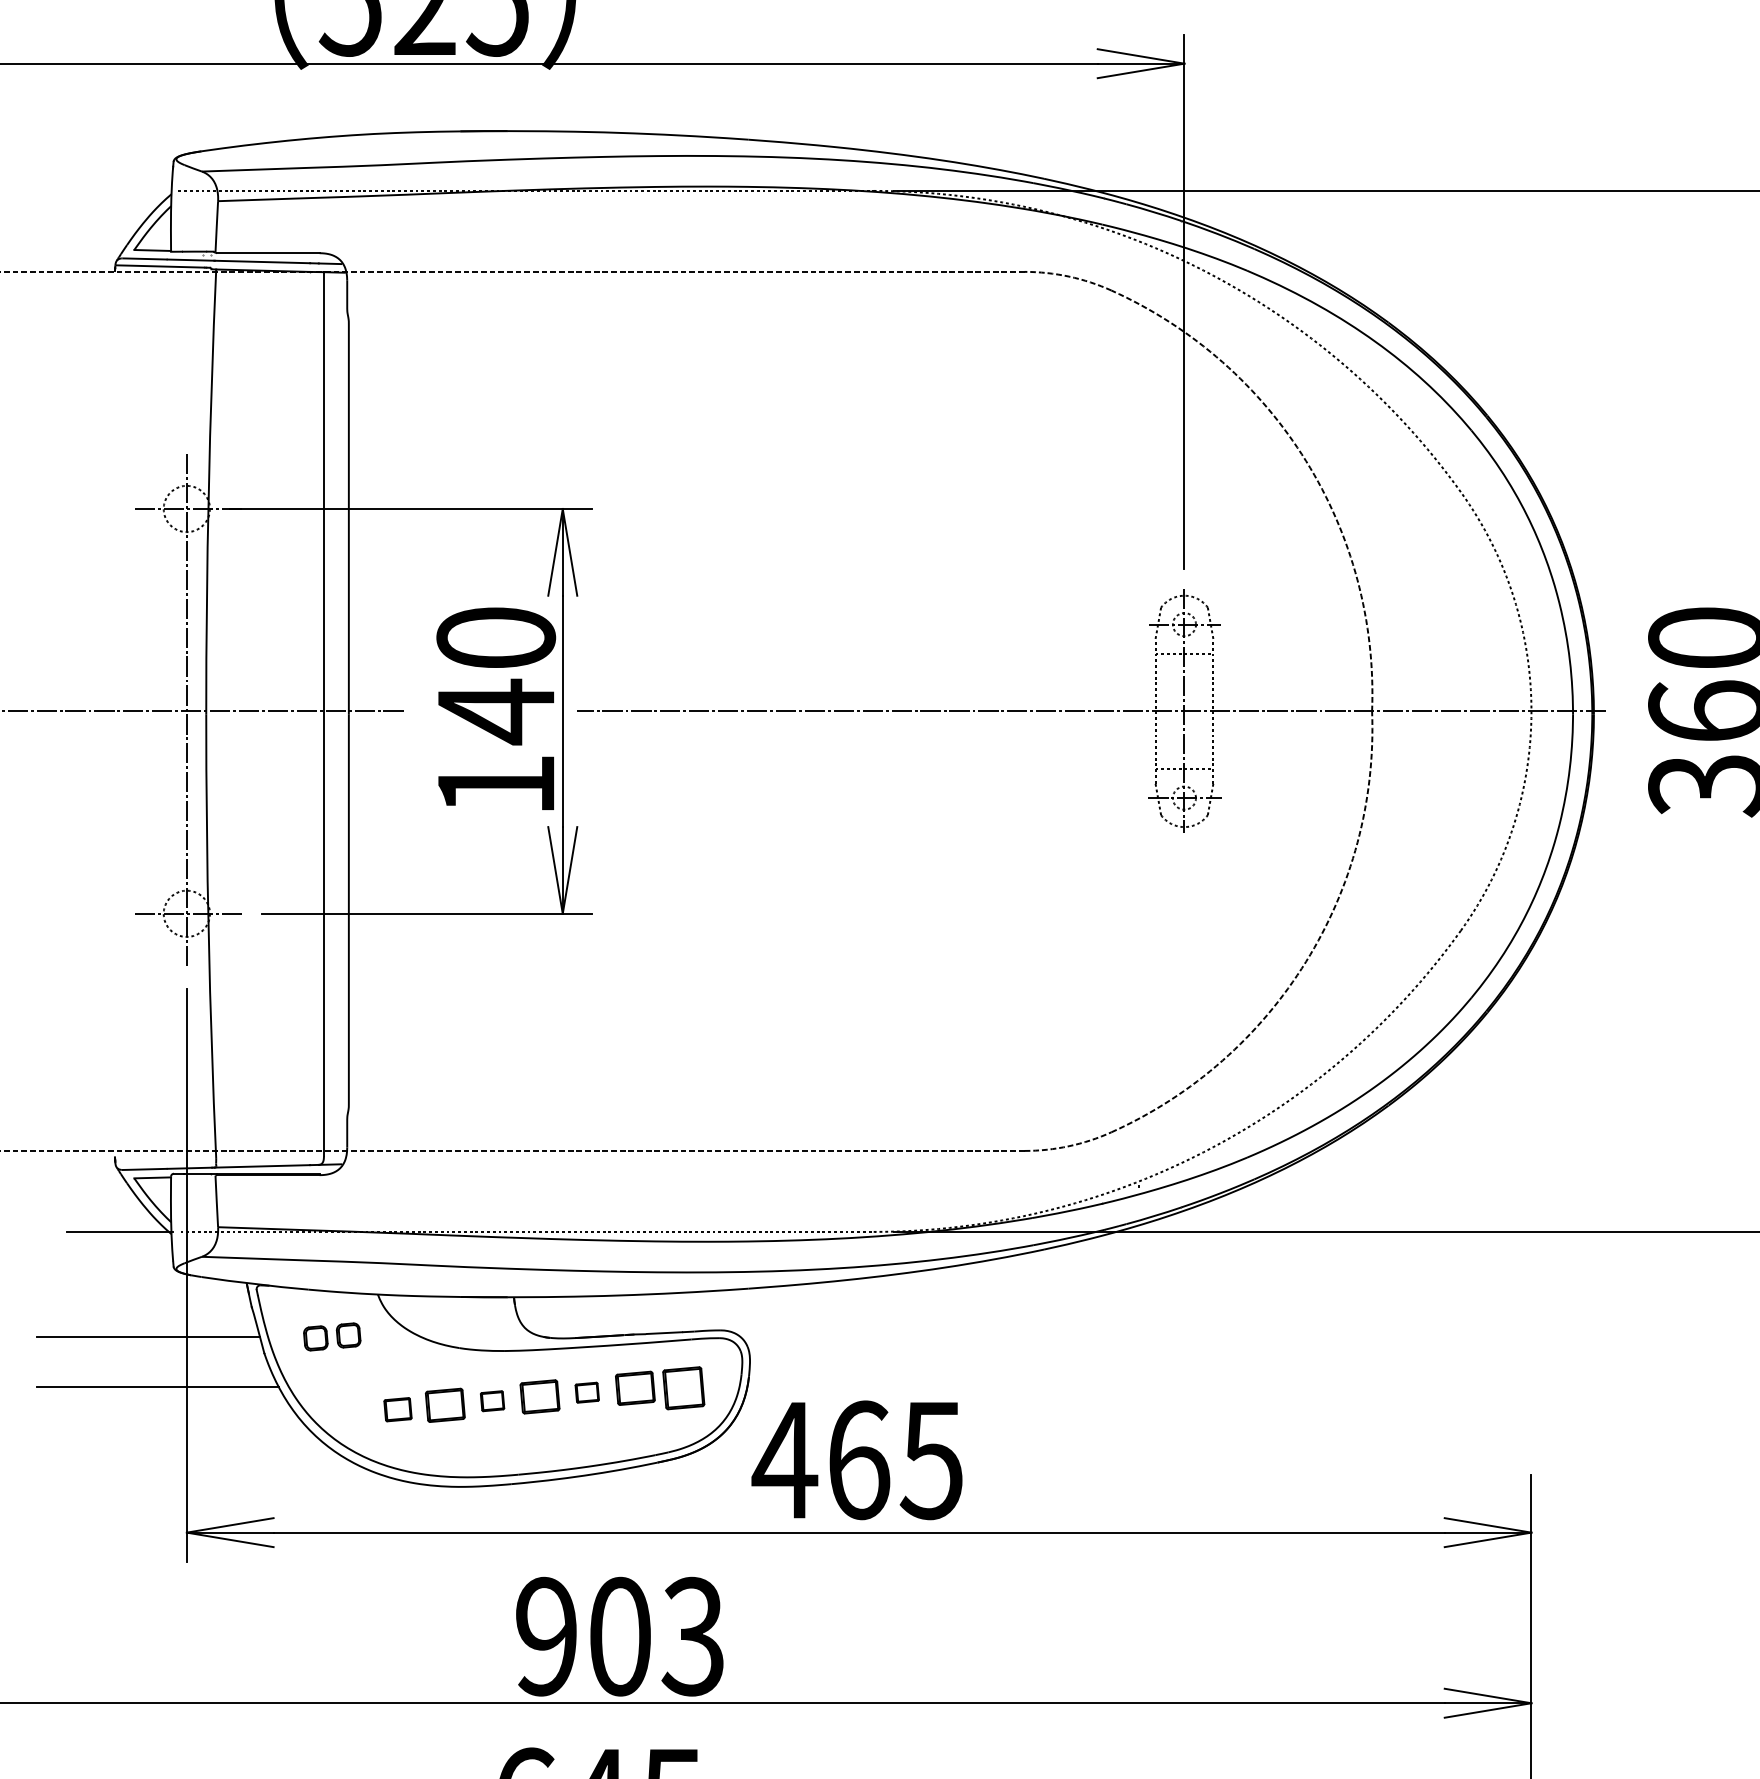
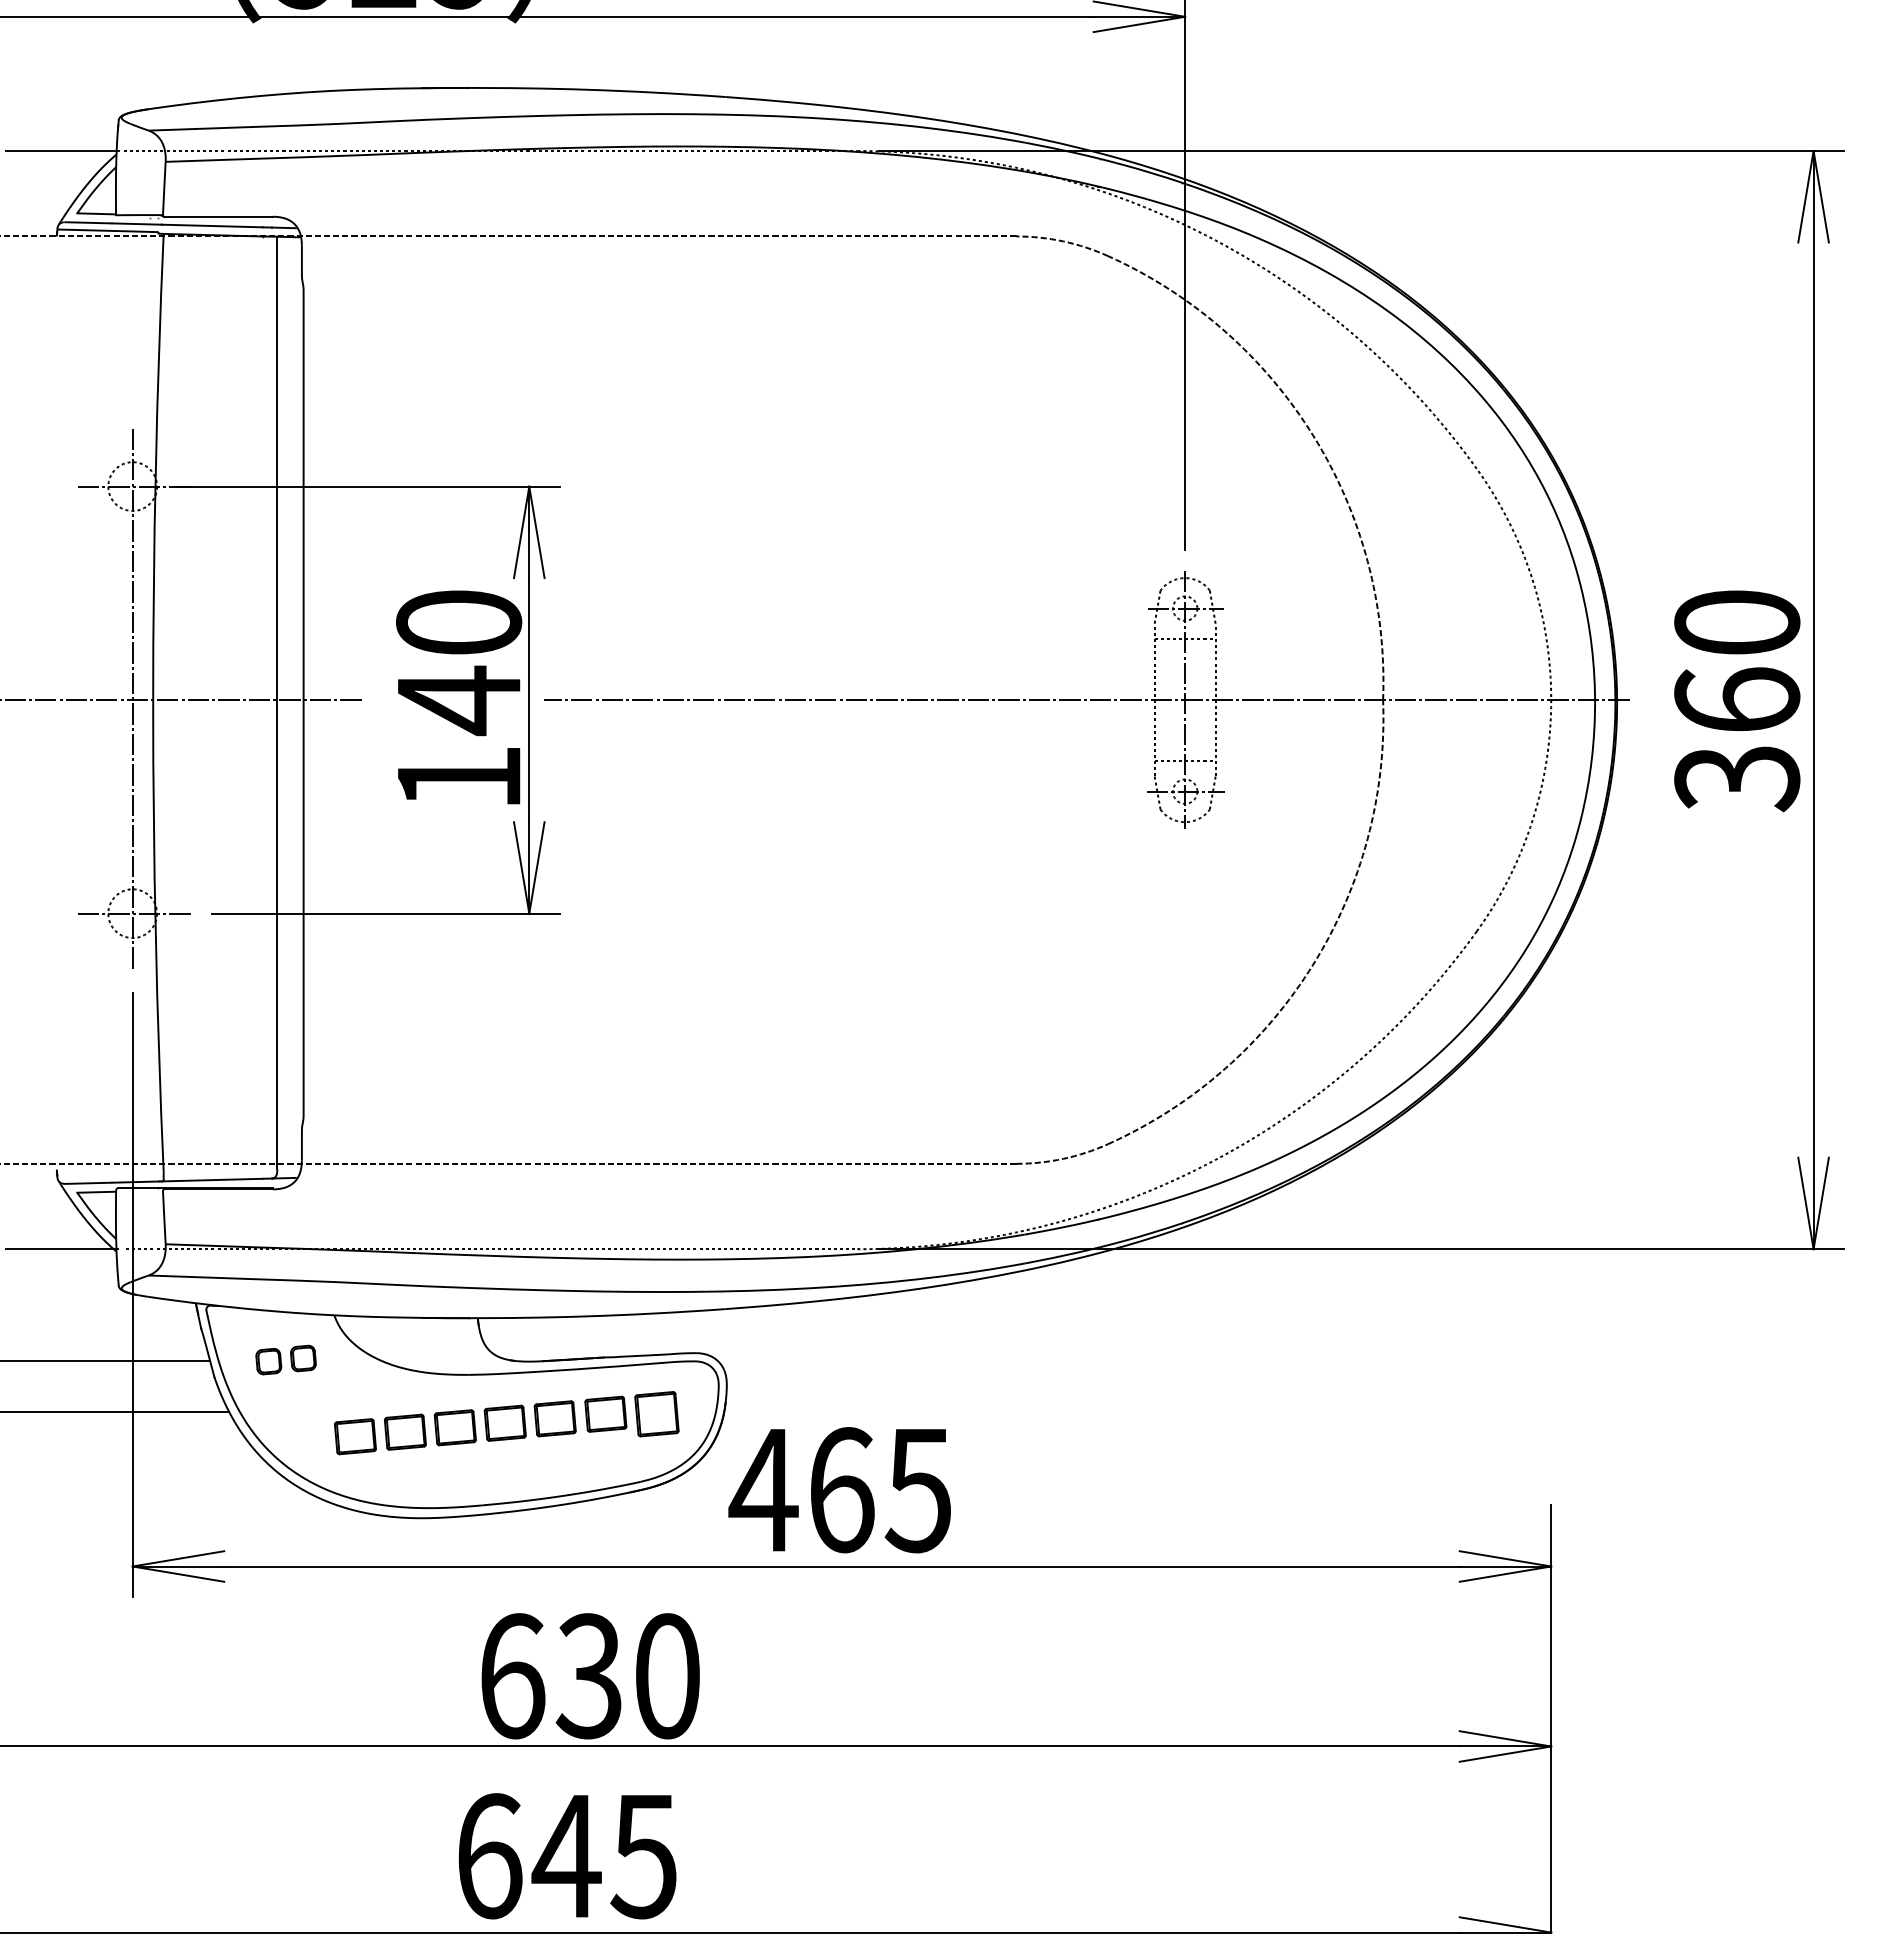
line: (120, 191) -> (62, 151), added
part: (586, 1392) -> (554, 1418), size x1.67
part: (491, 1400) -> (454, 1427), size x1.67
part: (398, 1409) -> (355, 1436), size x1.43
text: (619, 1636) -> (589, 1676), 903 -> 630

